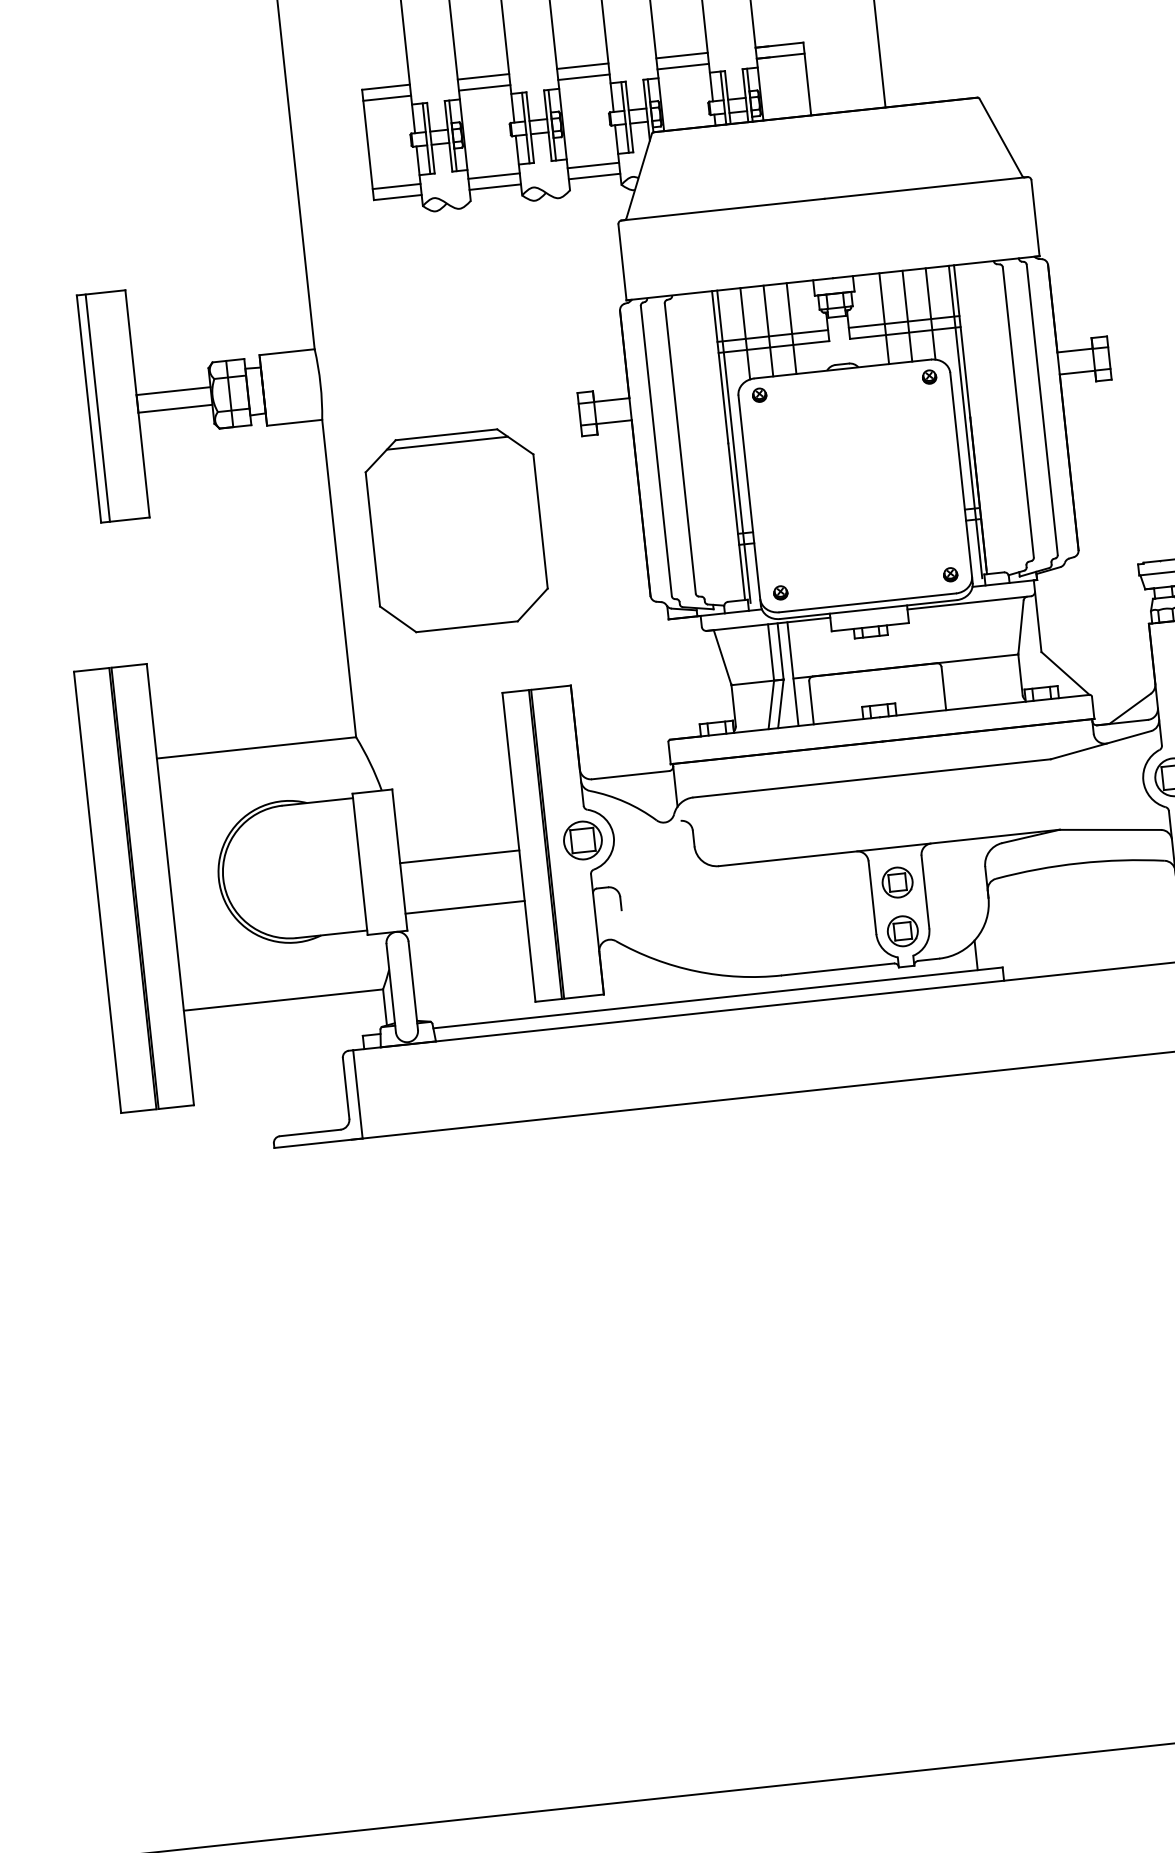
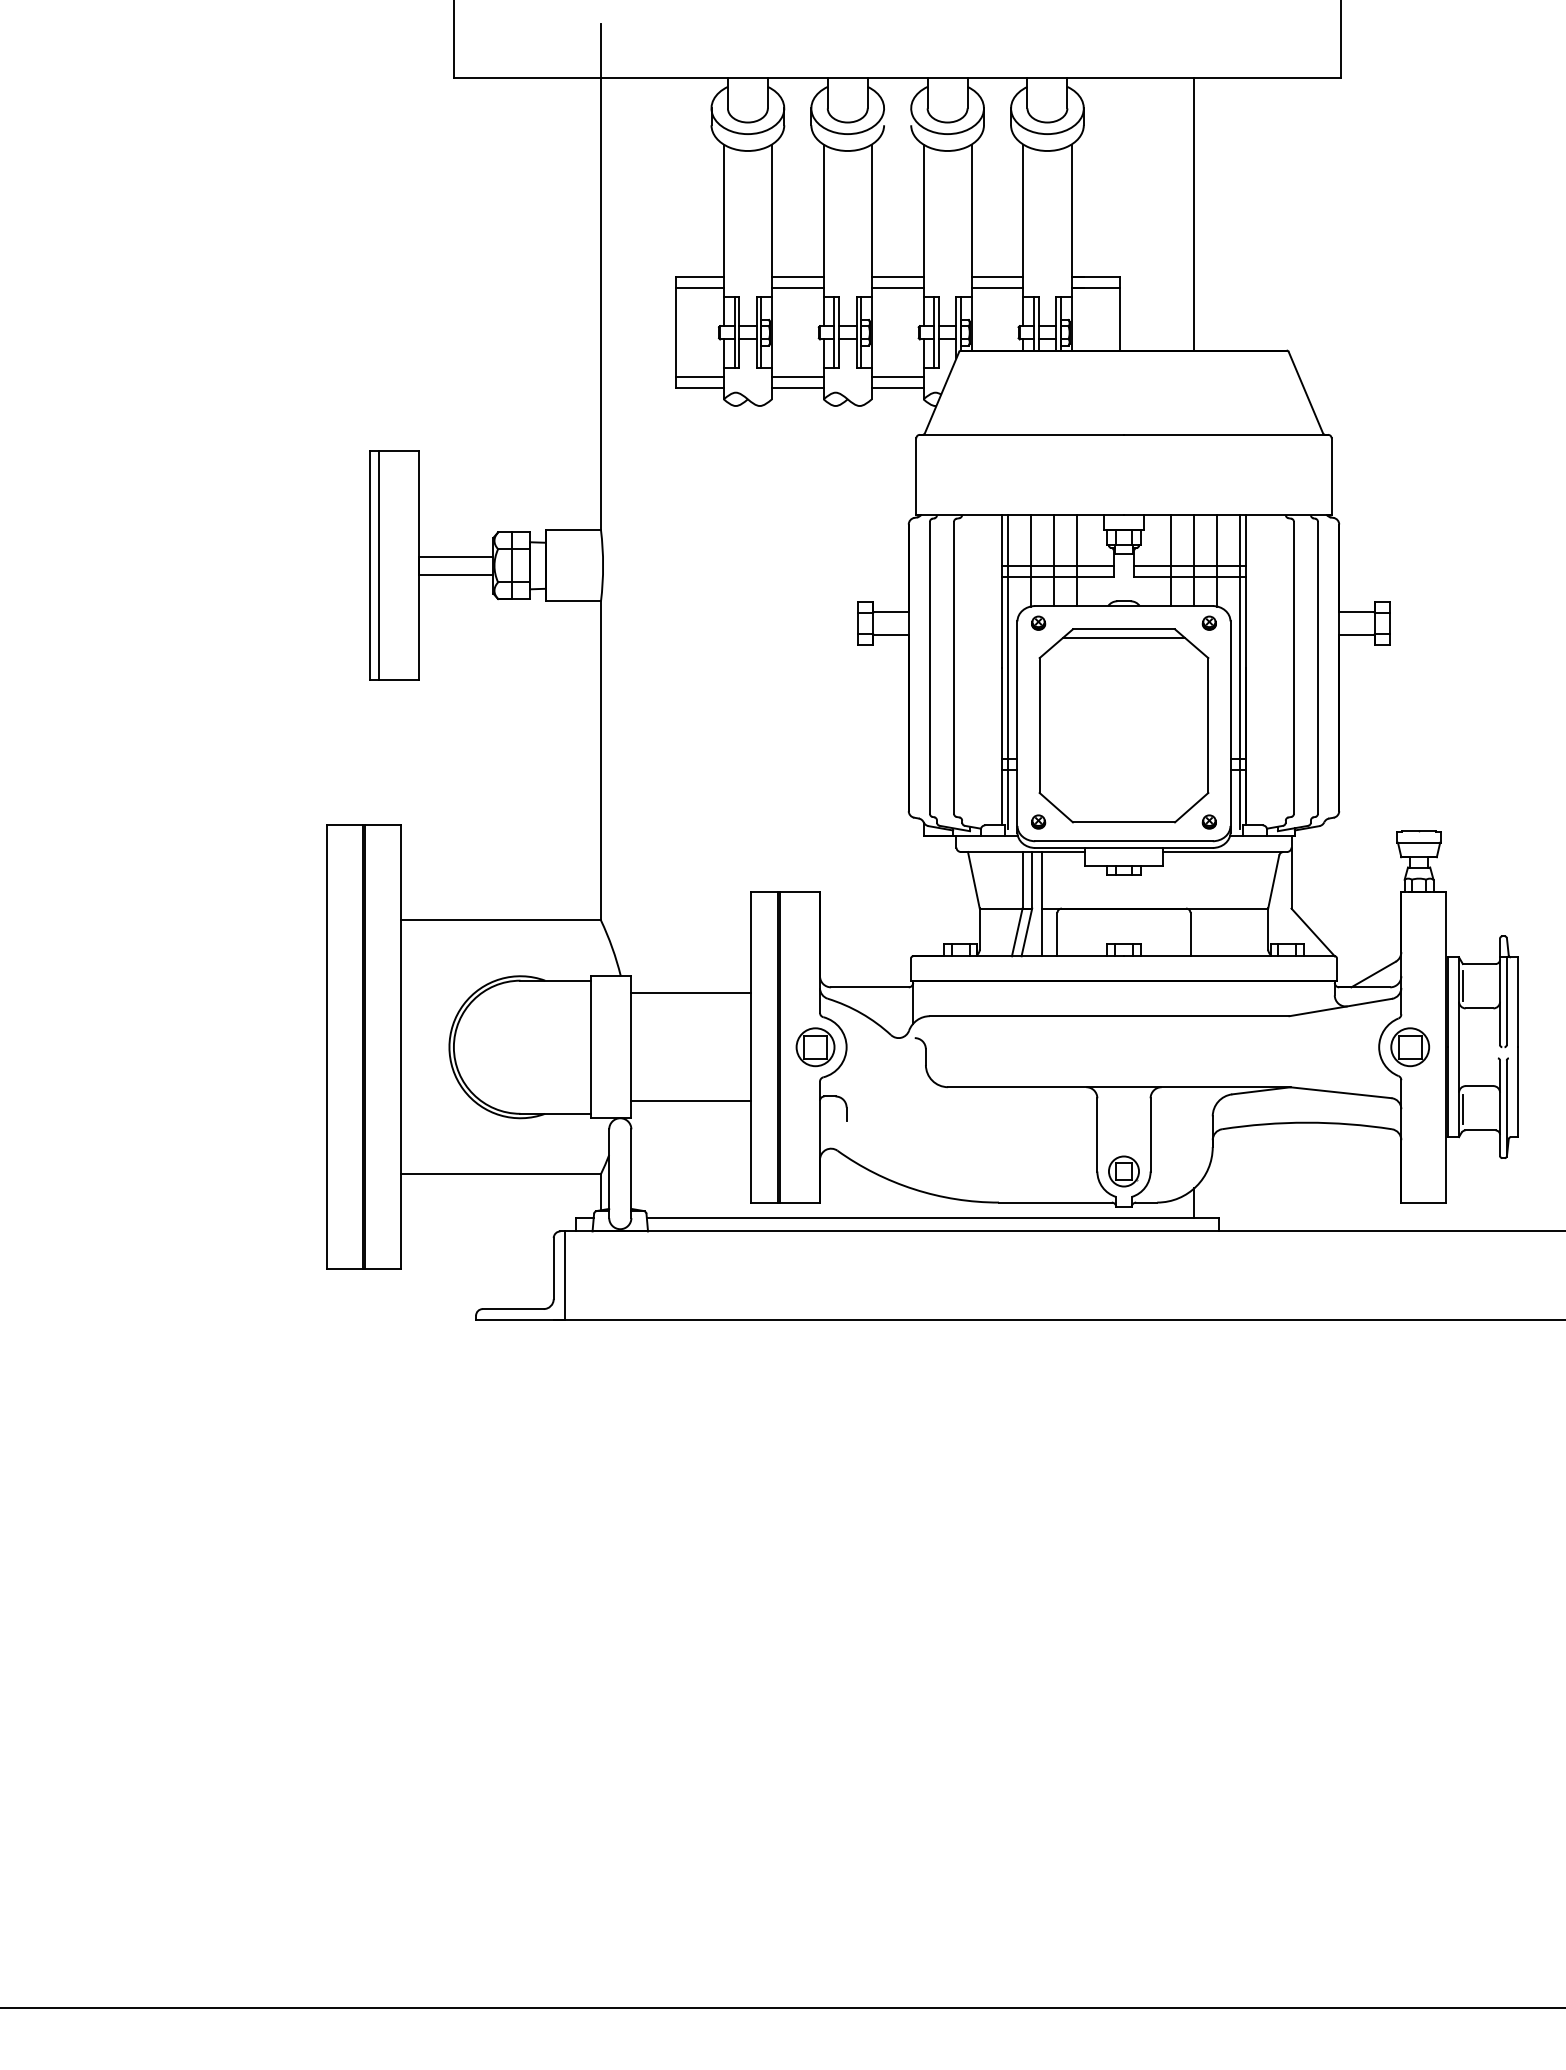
part: (456, 530) -> (1123, 725), moved
line: (459, 856) -> (691, 993), moved
part: (897, 882) -> (1123, 1122), removed

